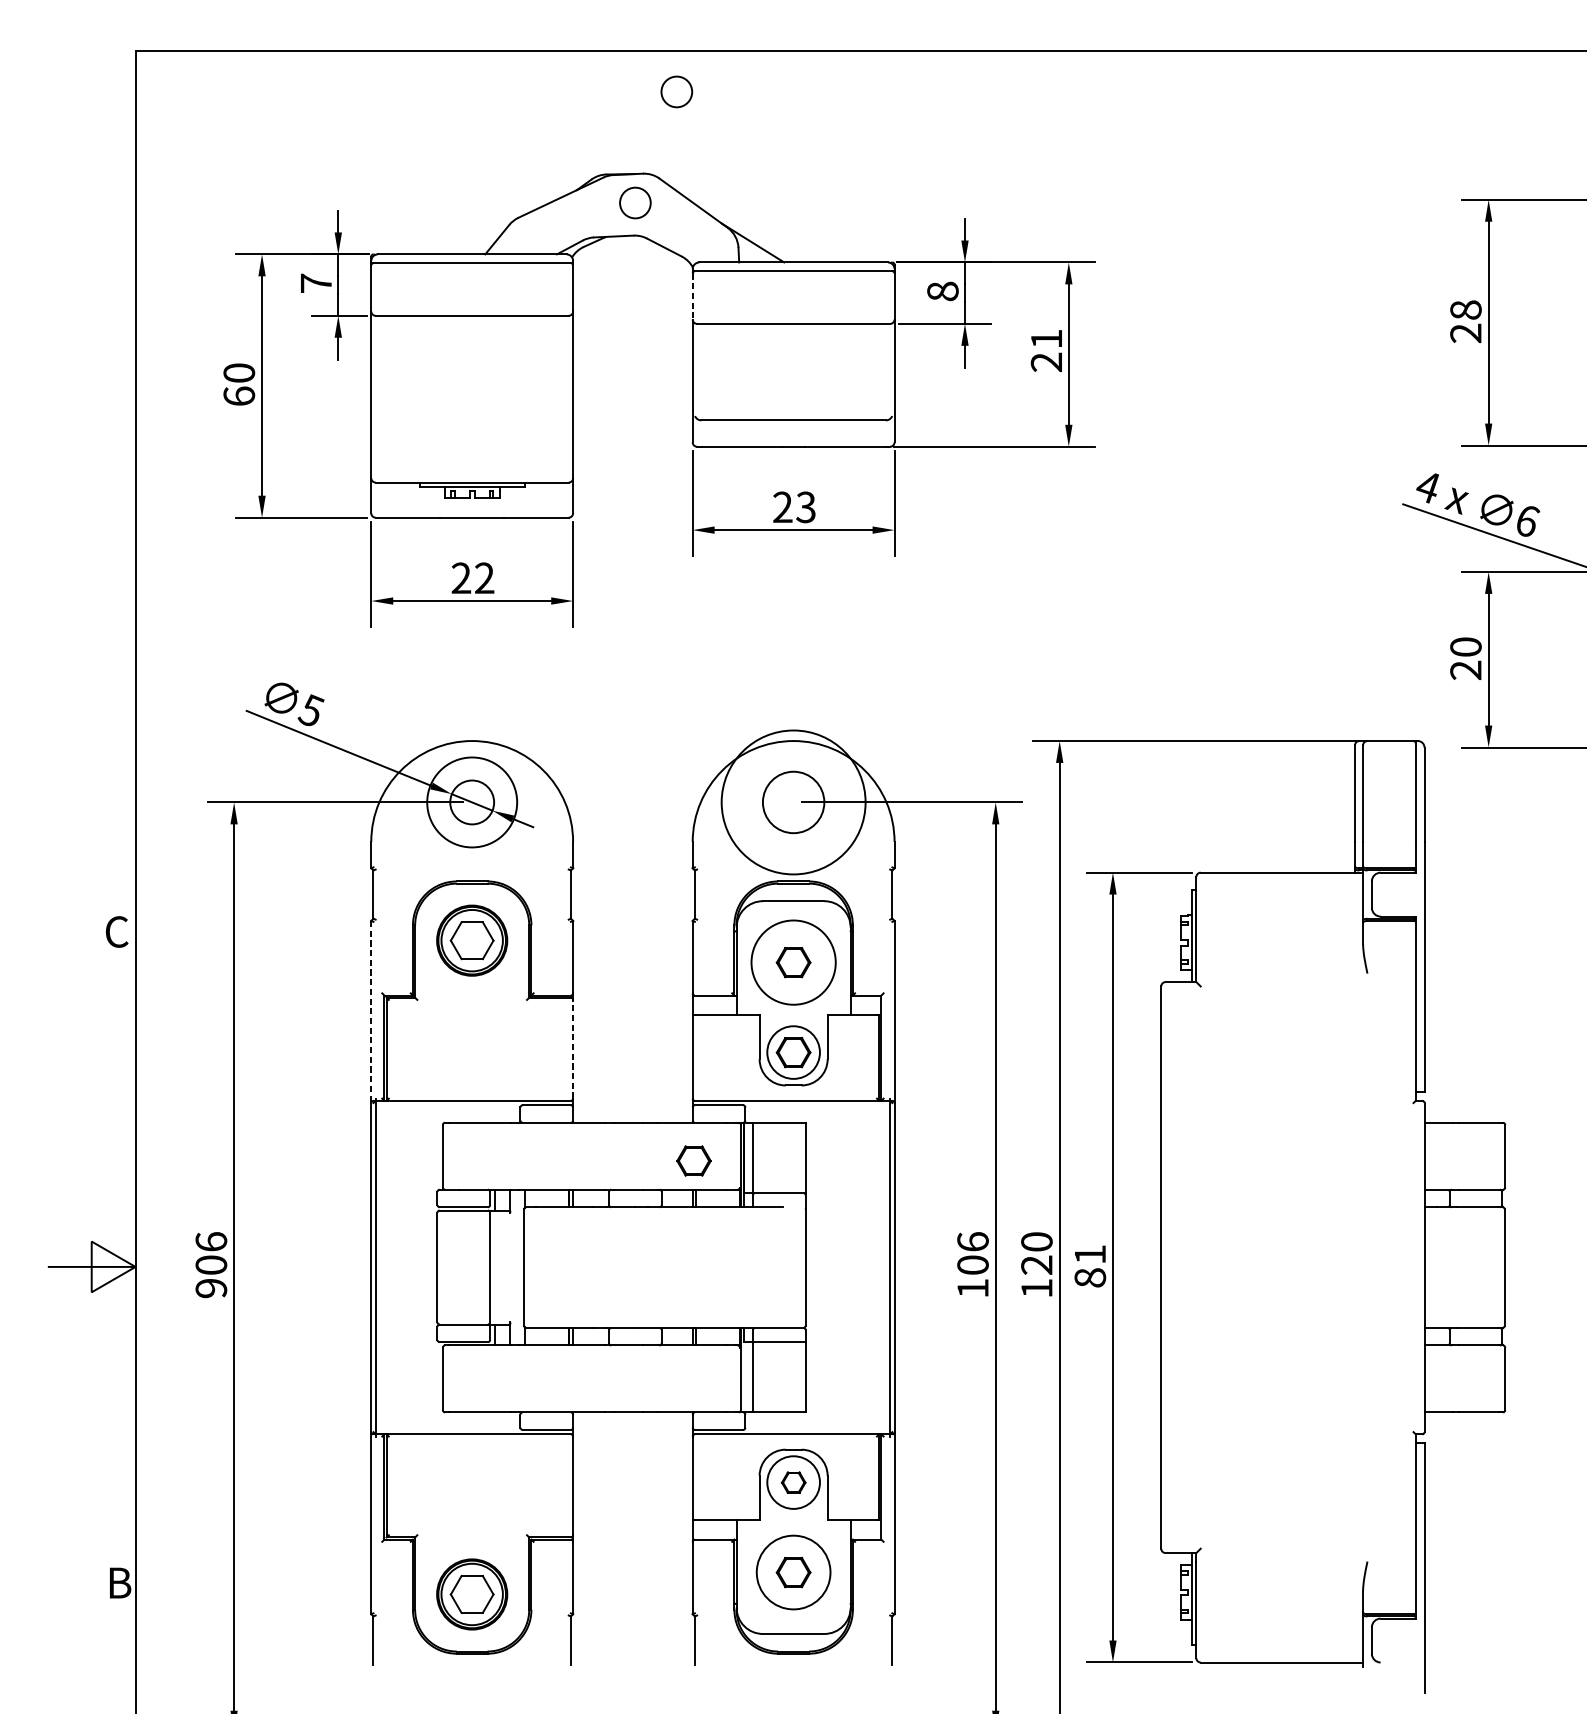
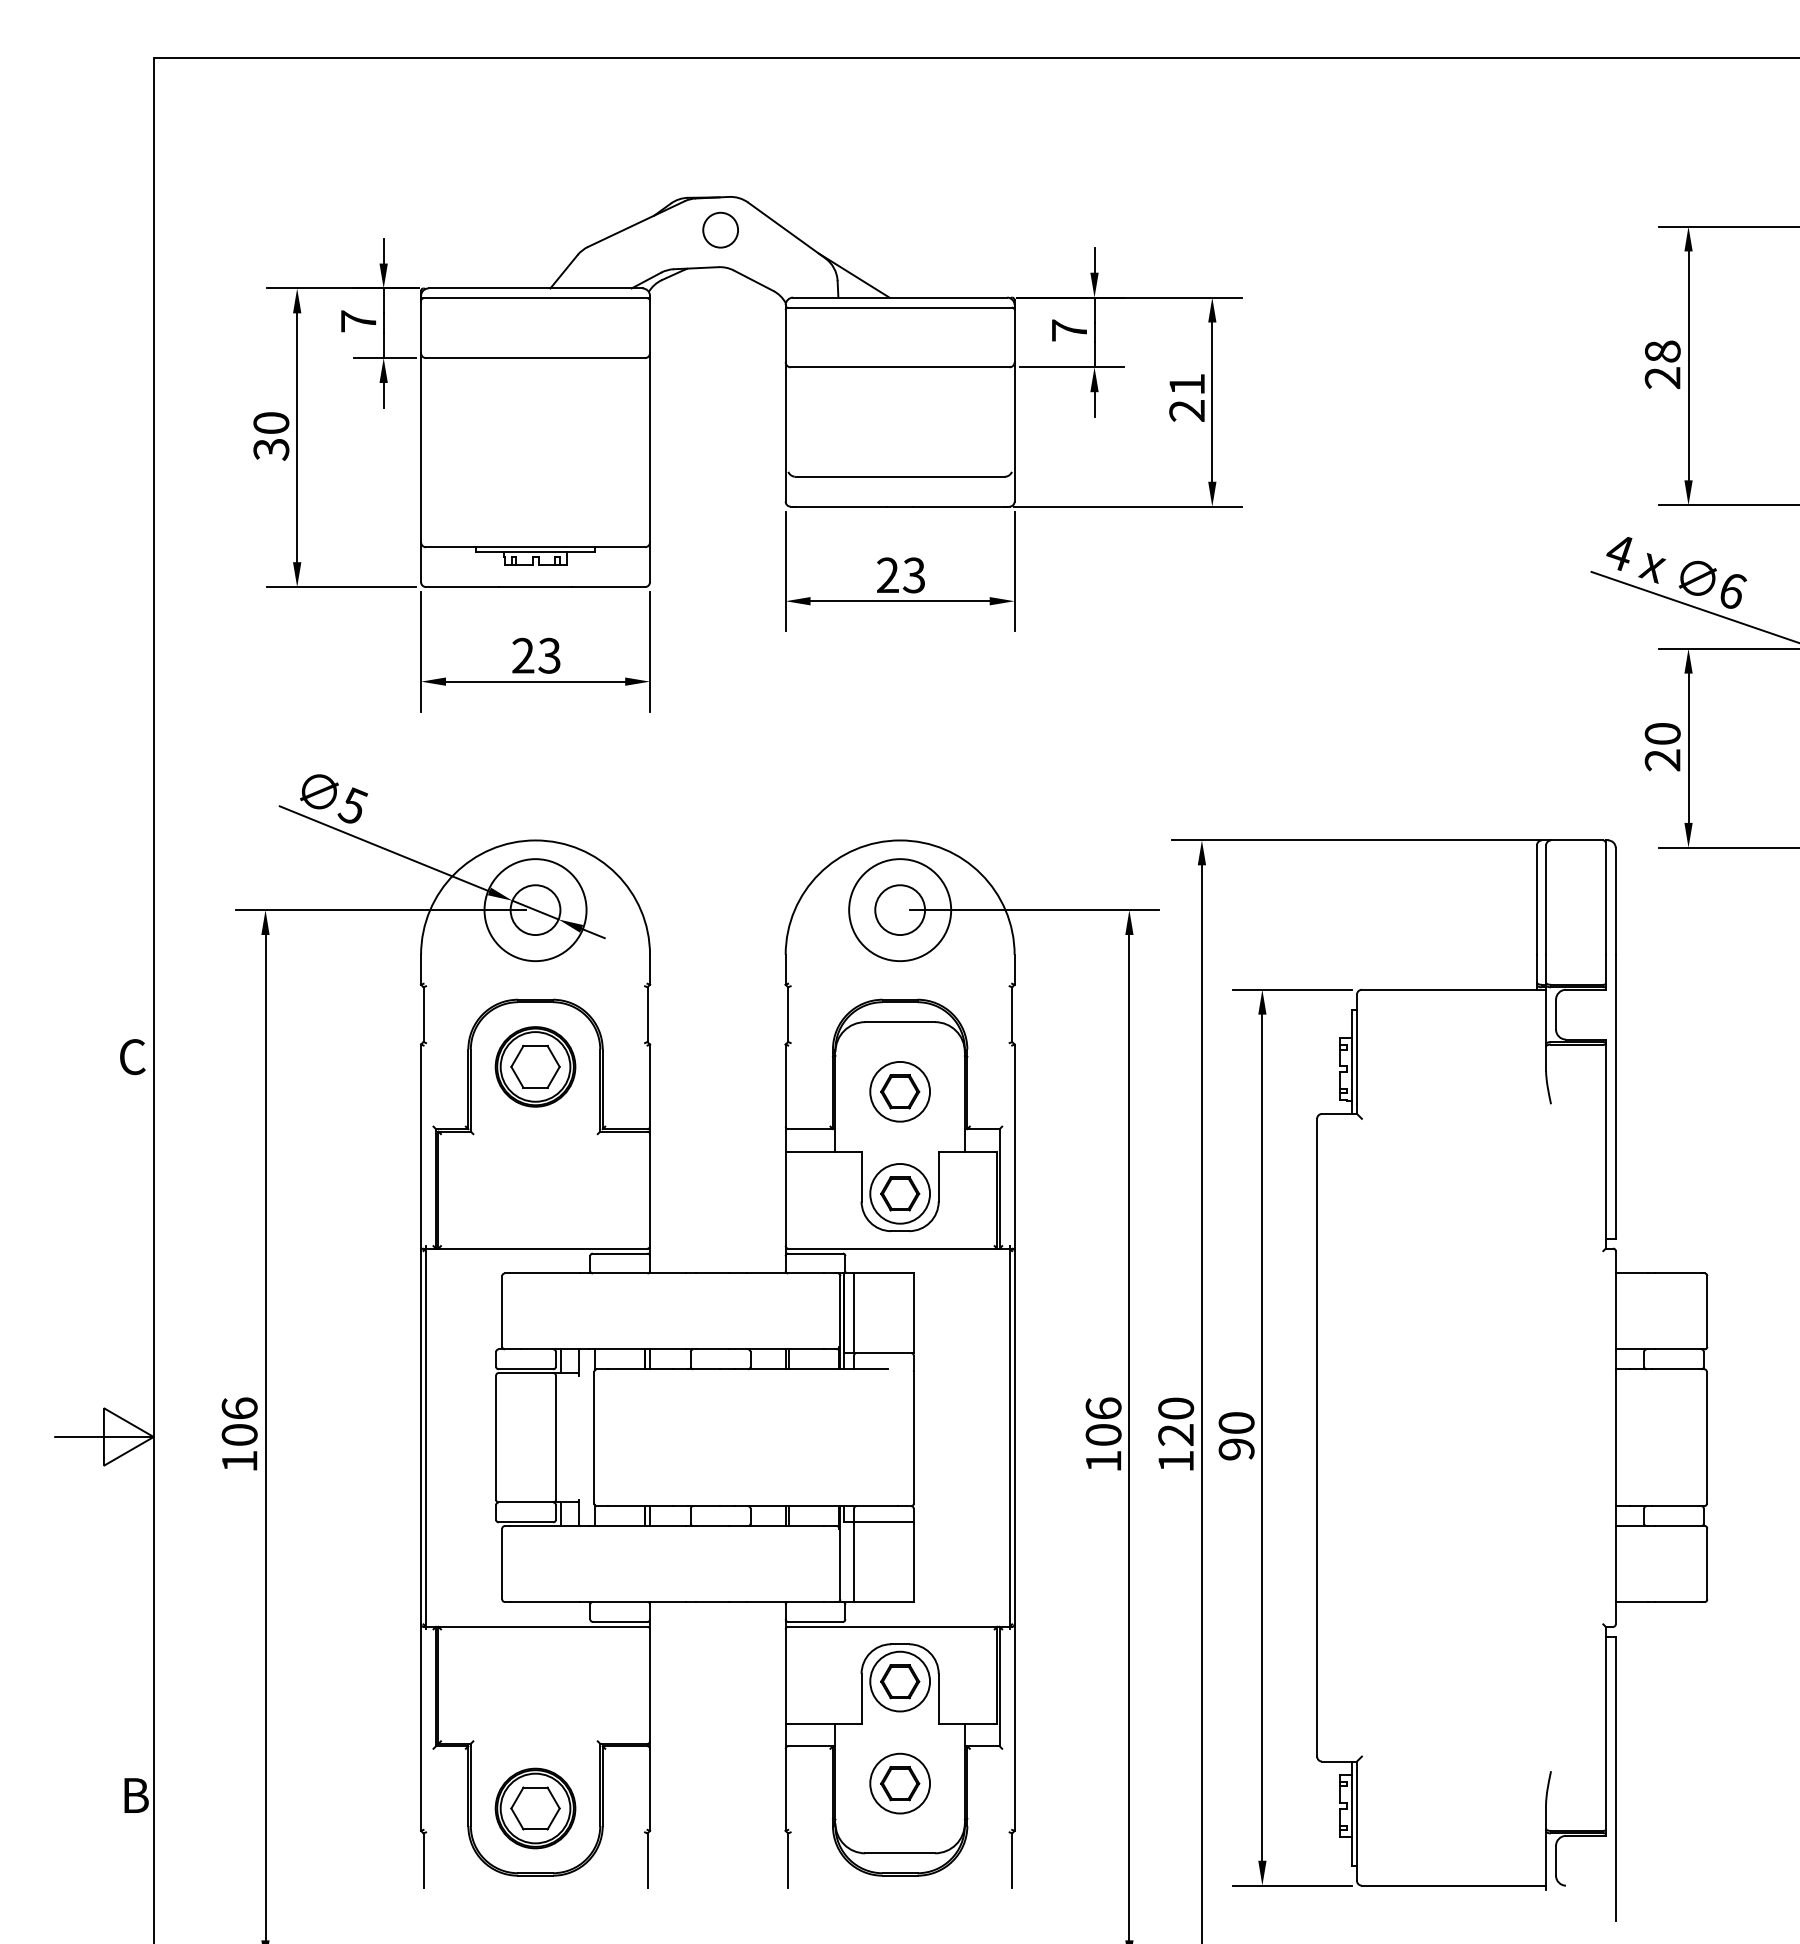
circle: (676, 91) -> (767, 103), removed
text: (942, 291) -> (1069, 330), 8 -> 7
line: (692, 296) -> (785, 336), dashed -> solid
text: (239, 396) -> (271, 449), 60 -> 30
text: (484, 577) -> (549, 655), 22 -> 23
circle: (793, 802) -> (900, 910), size x0.62
circle: (793, 802) -> (900, 910), size x0.71
circle: (793, 962) -> (900, 1091), size x0.62
line: (371, 1012) -> (421, 1148), dashed -> solid
line: (573, 1049) -> (650, 1190), dashed -> solid
part: (694, 1160) -> (787, 1316), removed
text: (1090, 1266) -> (1236, 1436), 81 -> 90
text: (211, 1288) -> (239, 1461), 906 -> 106
part: (793, 1482) -> (900, 1681), size x1.43
circle: (793, 1572) -> (900, 1783), size x0.71

